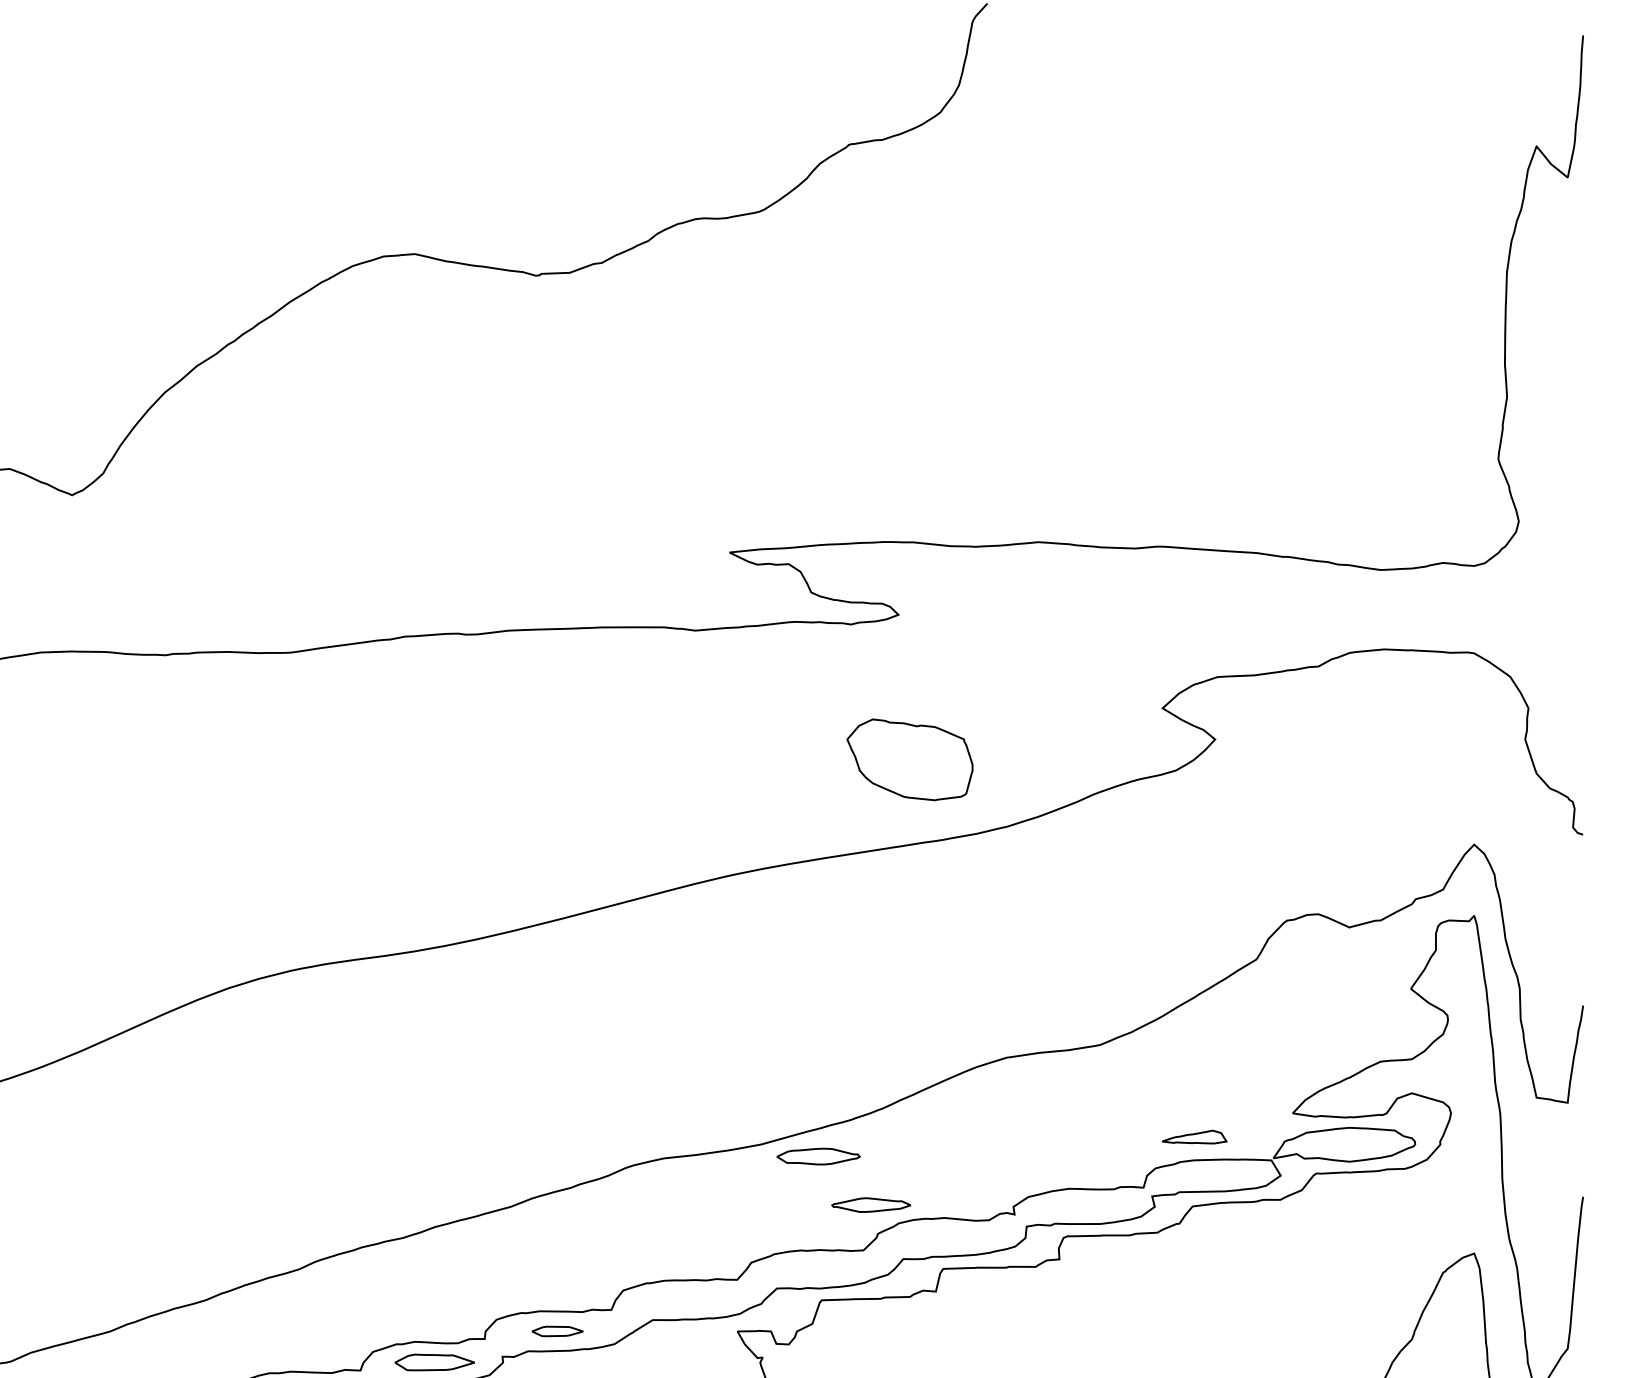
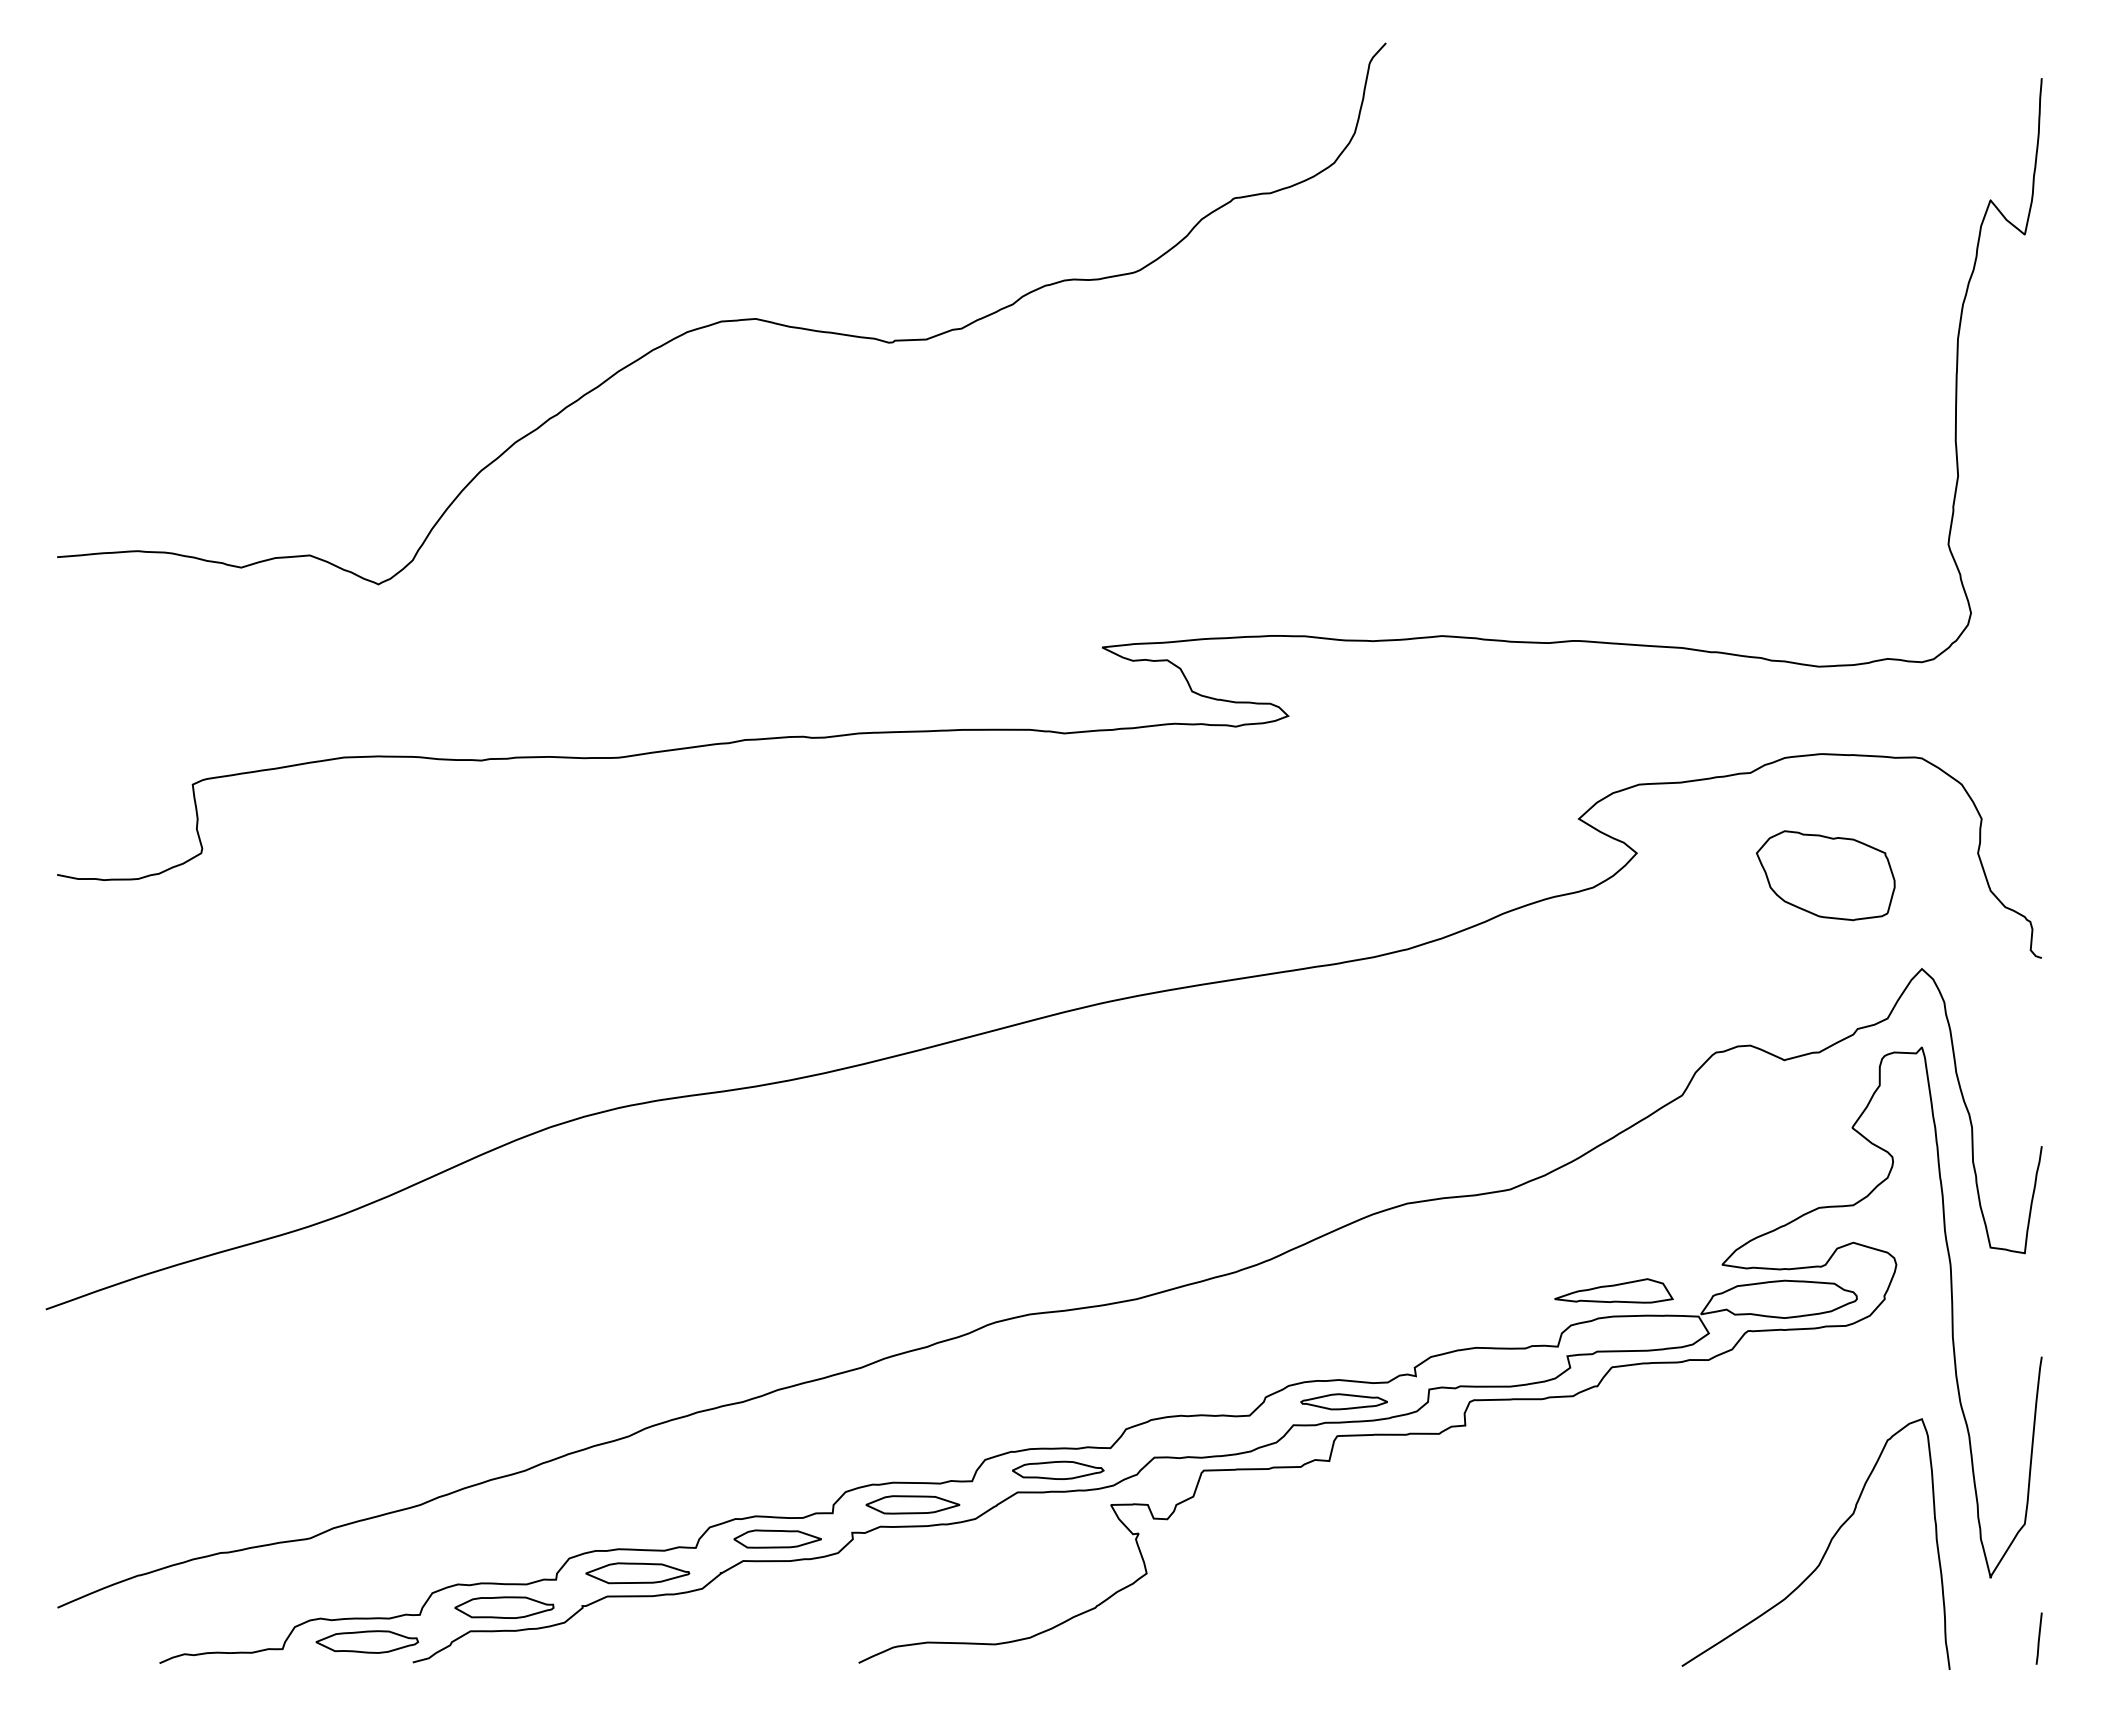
part: (909, 759) -> (1825, 875), moved
part: (1194, 1136) -> (1613, 1290), size x1.67
part: (818, 1155) -> (1058, 1469), moved
part: (870, 1204) -> (1343, 1401), moved
part: (557, 1331) -> (912, 1504), size x1.67

